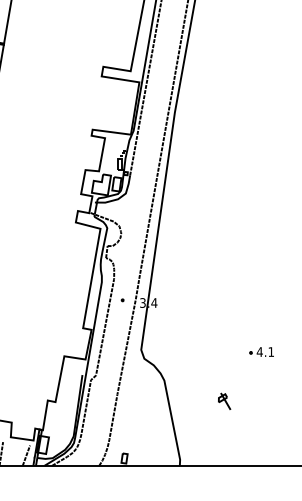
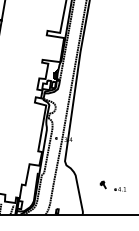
part: (259, 352) -> (119, 189), moved

